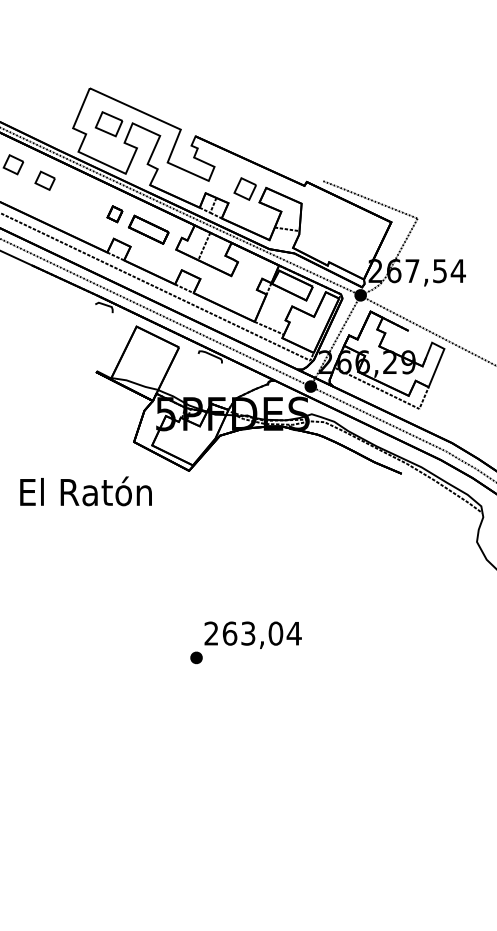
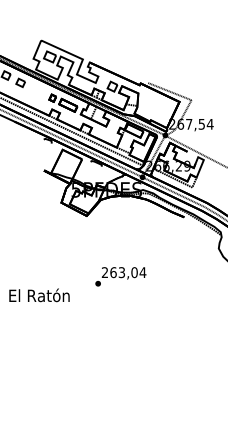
text: (86, 491) -> (39, 295), moved
text: (245, 642) -> (120, 276), moved

